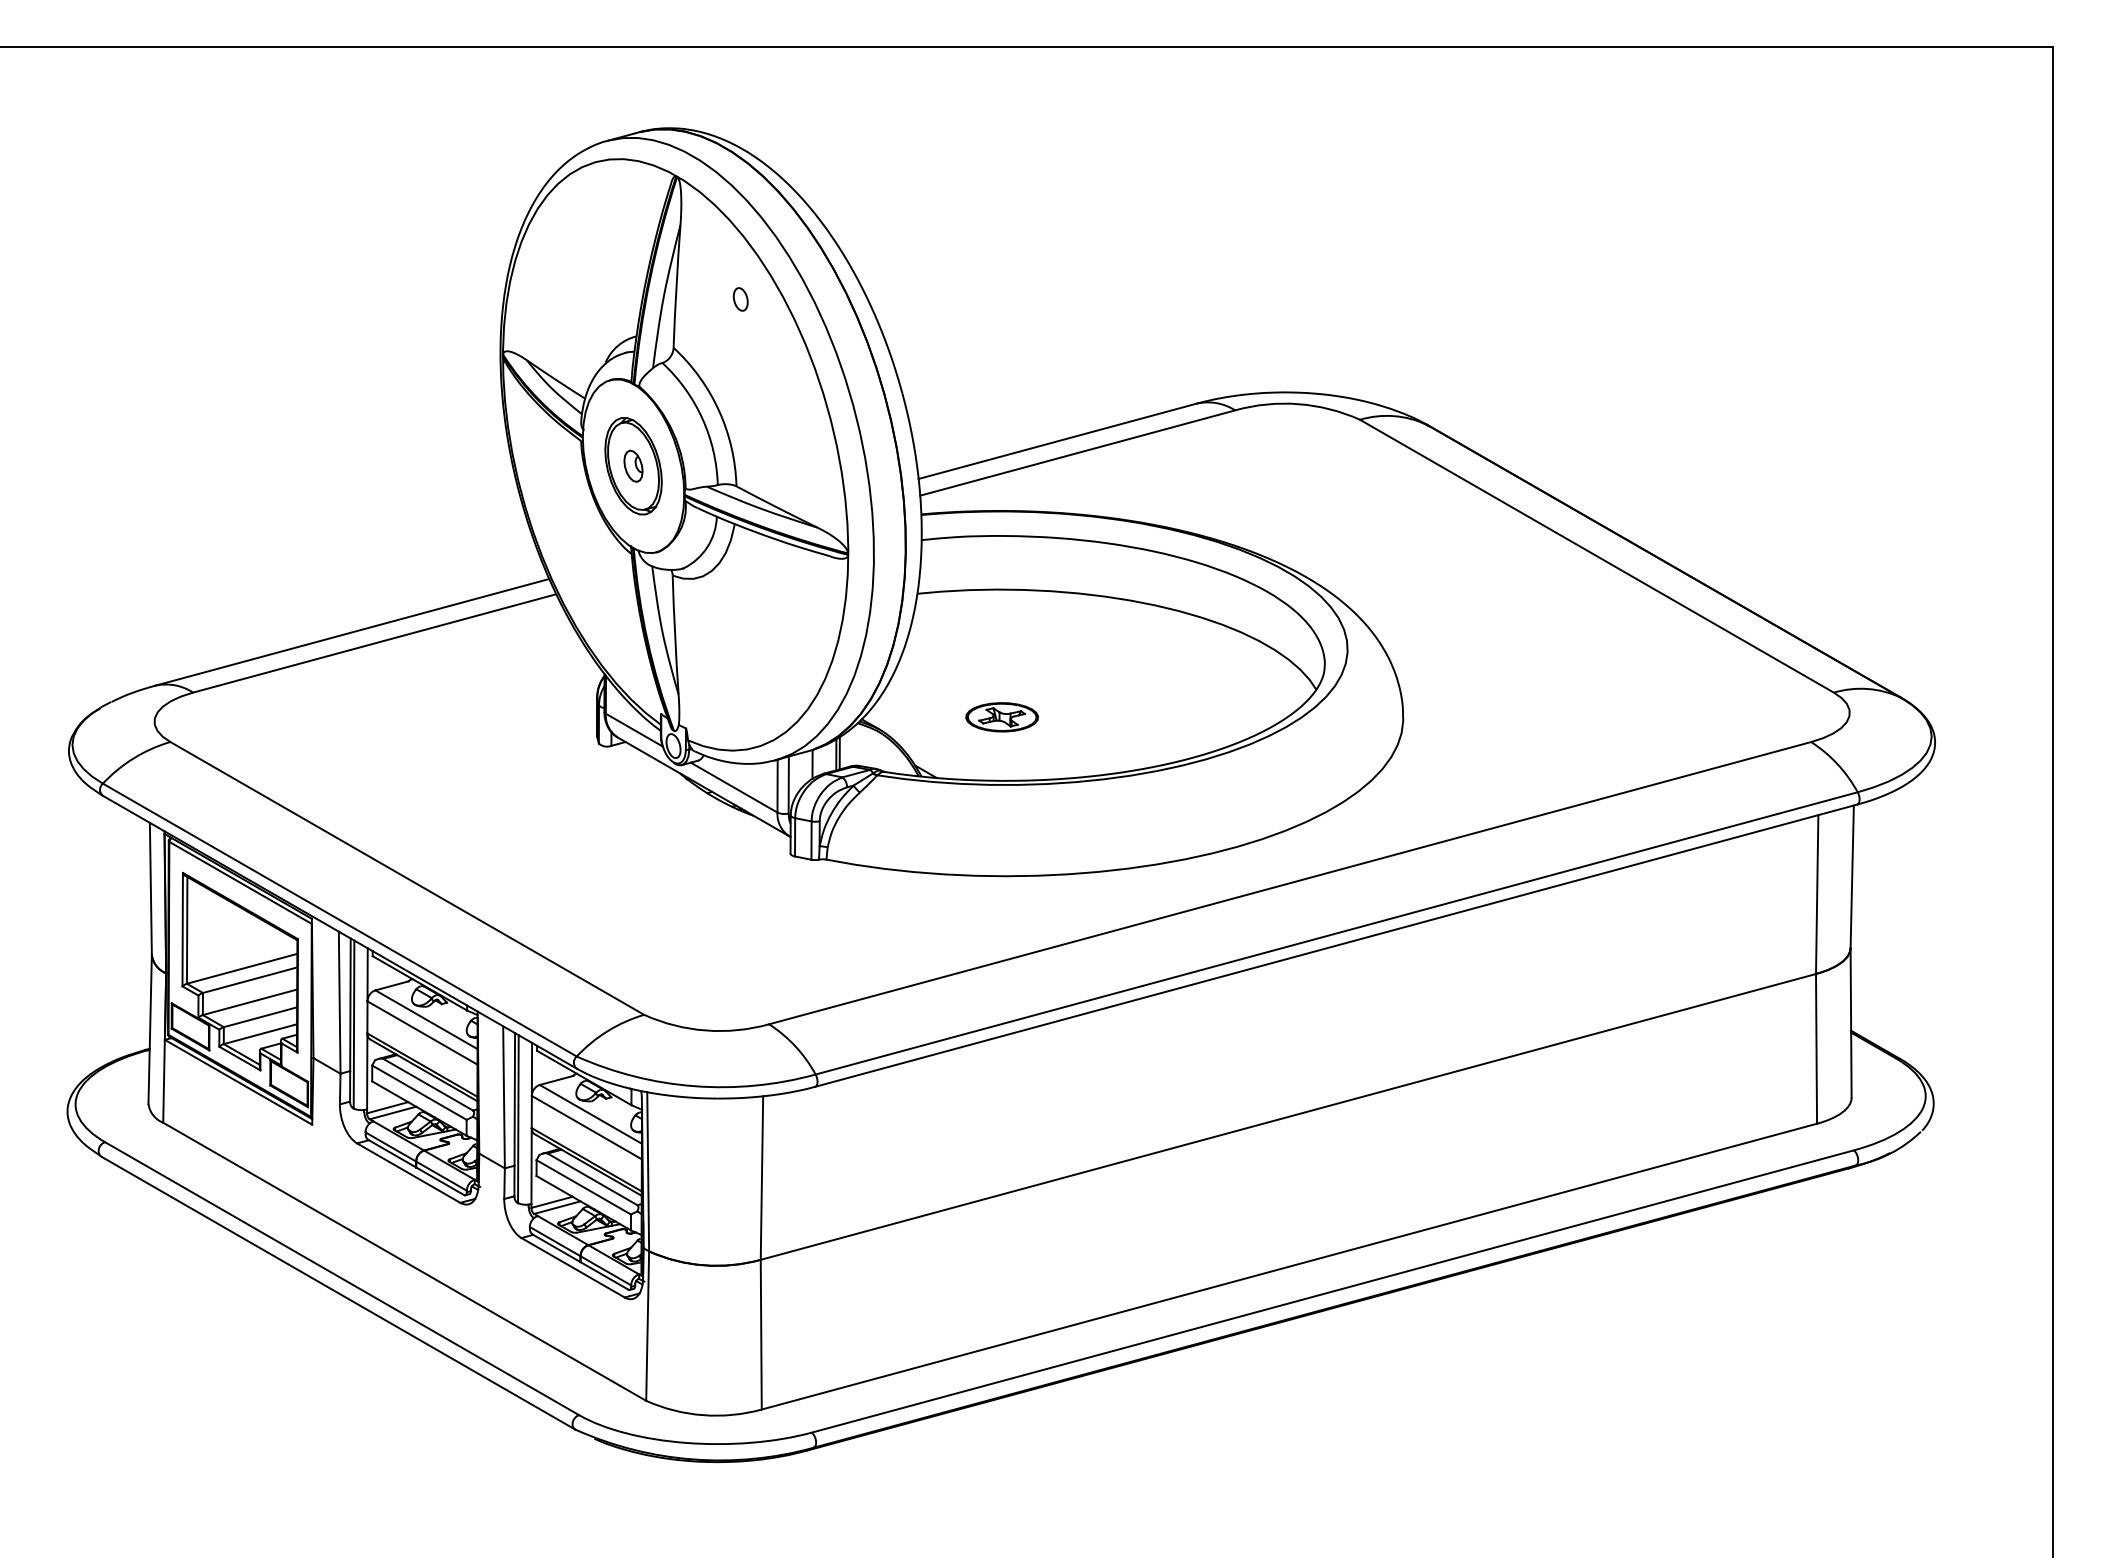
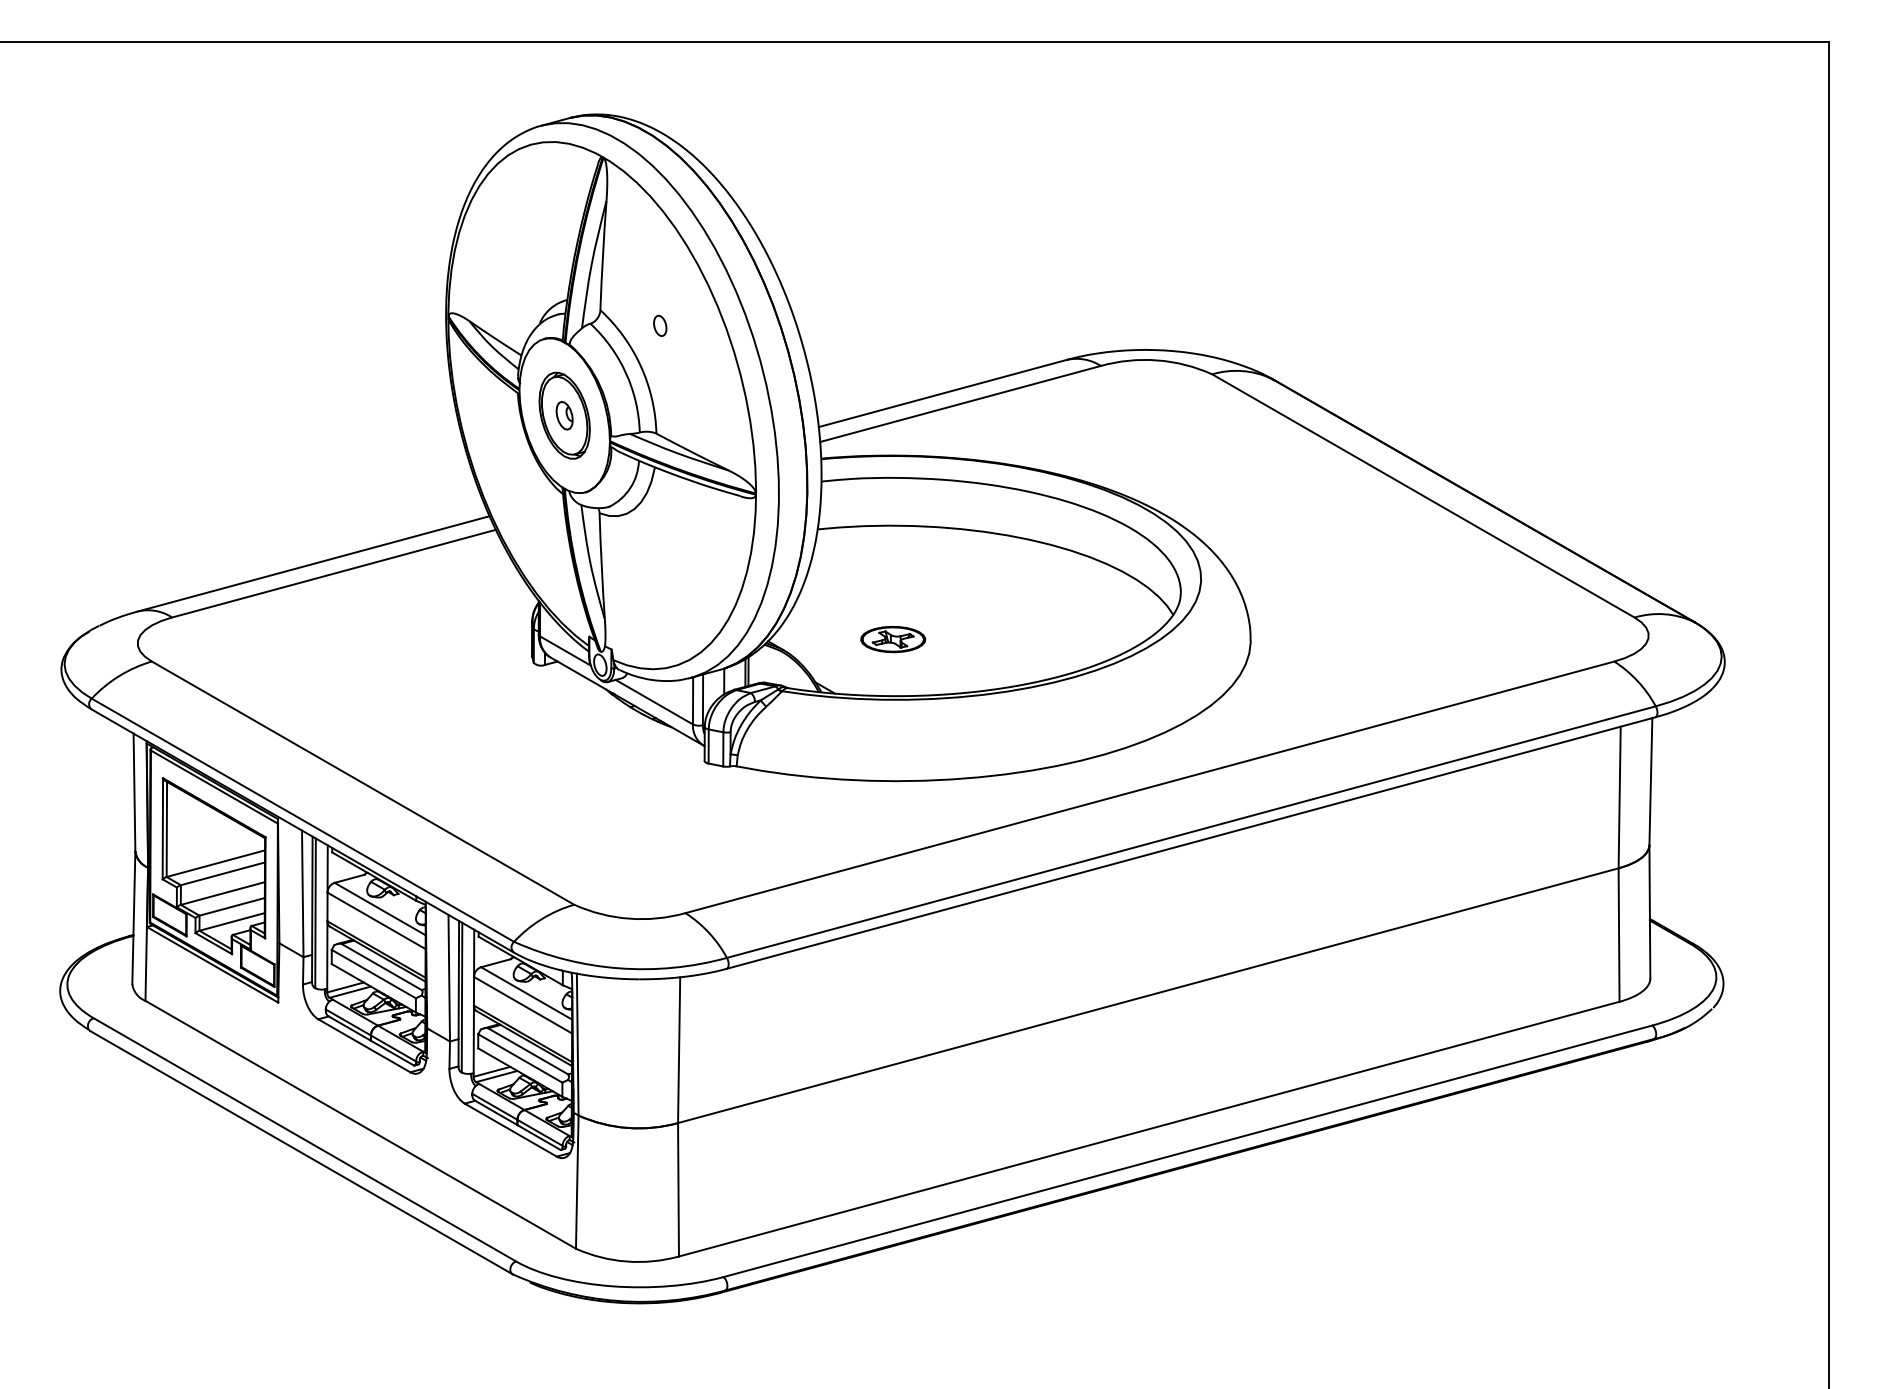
part: (740, 299) -> (660, 325), moved

